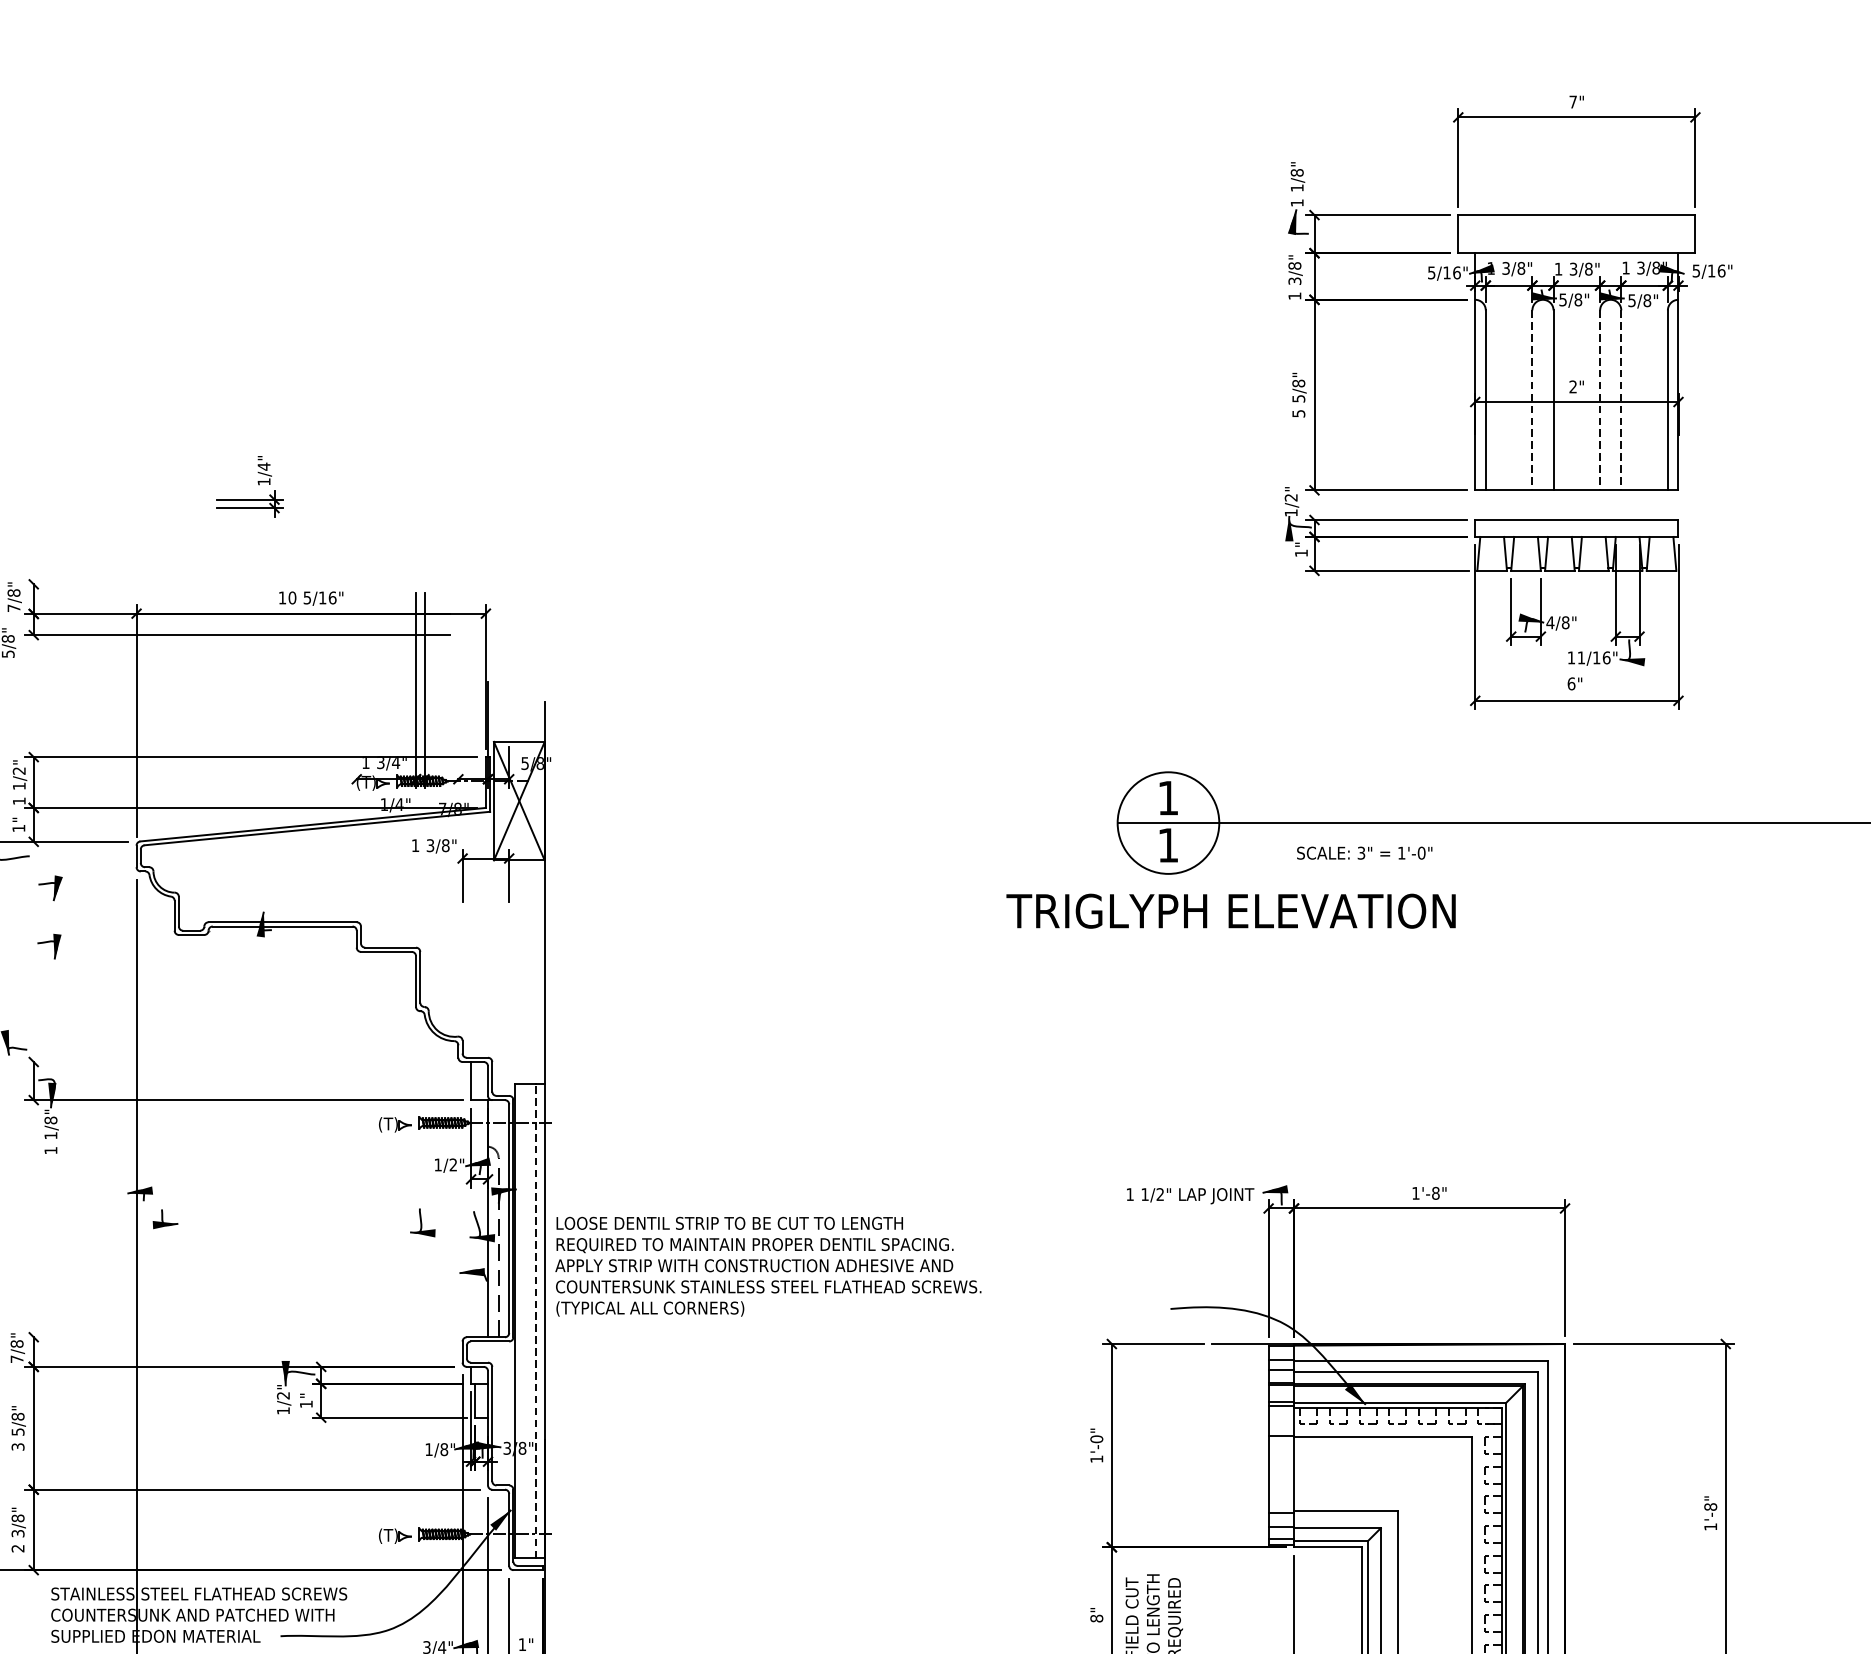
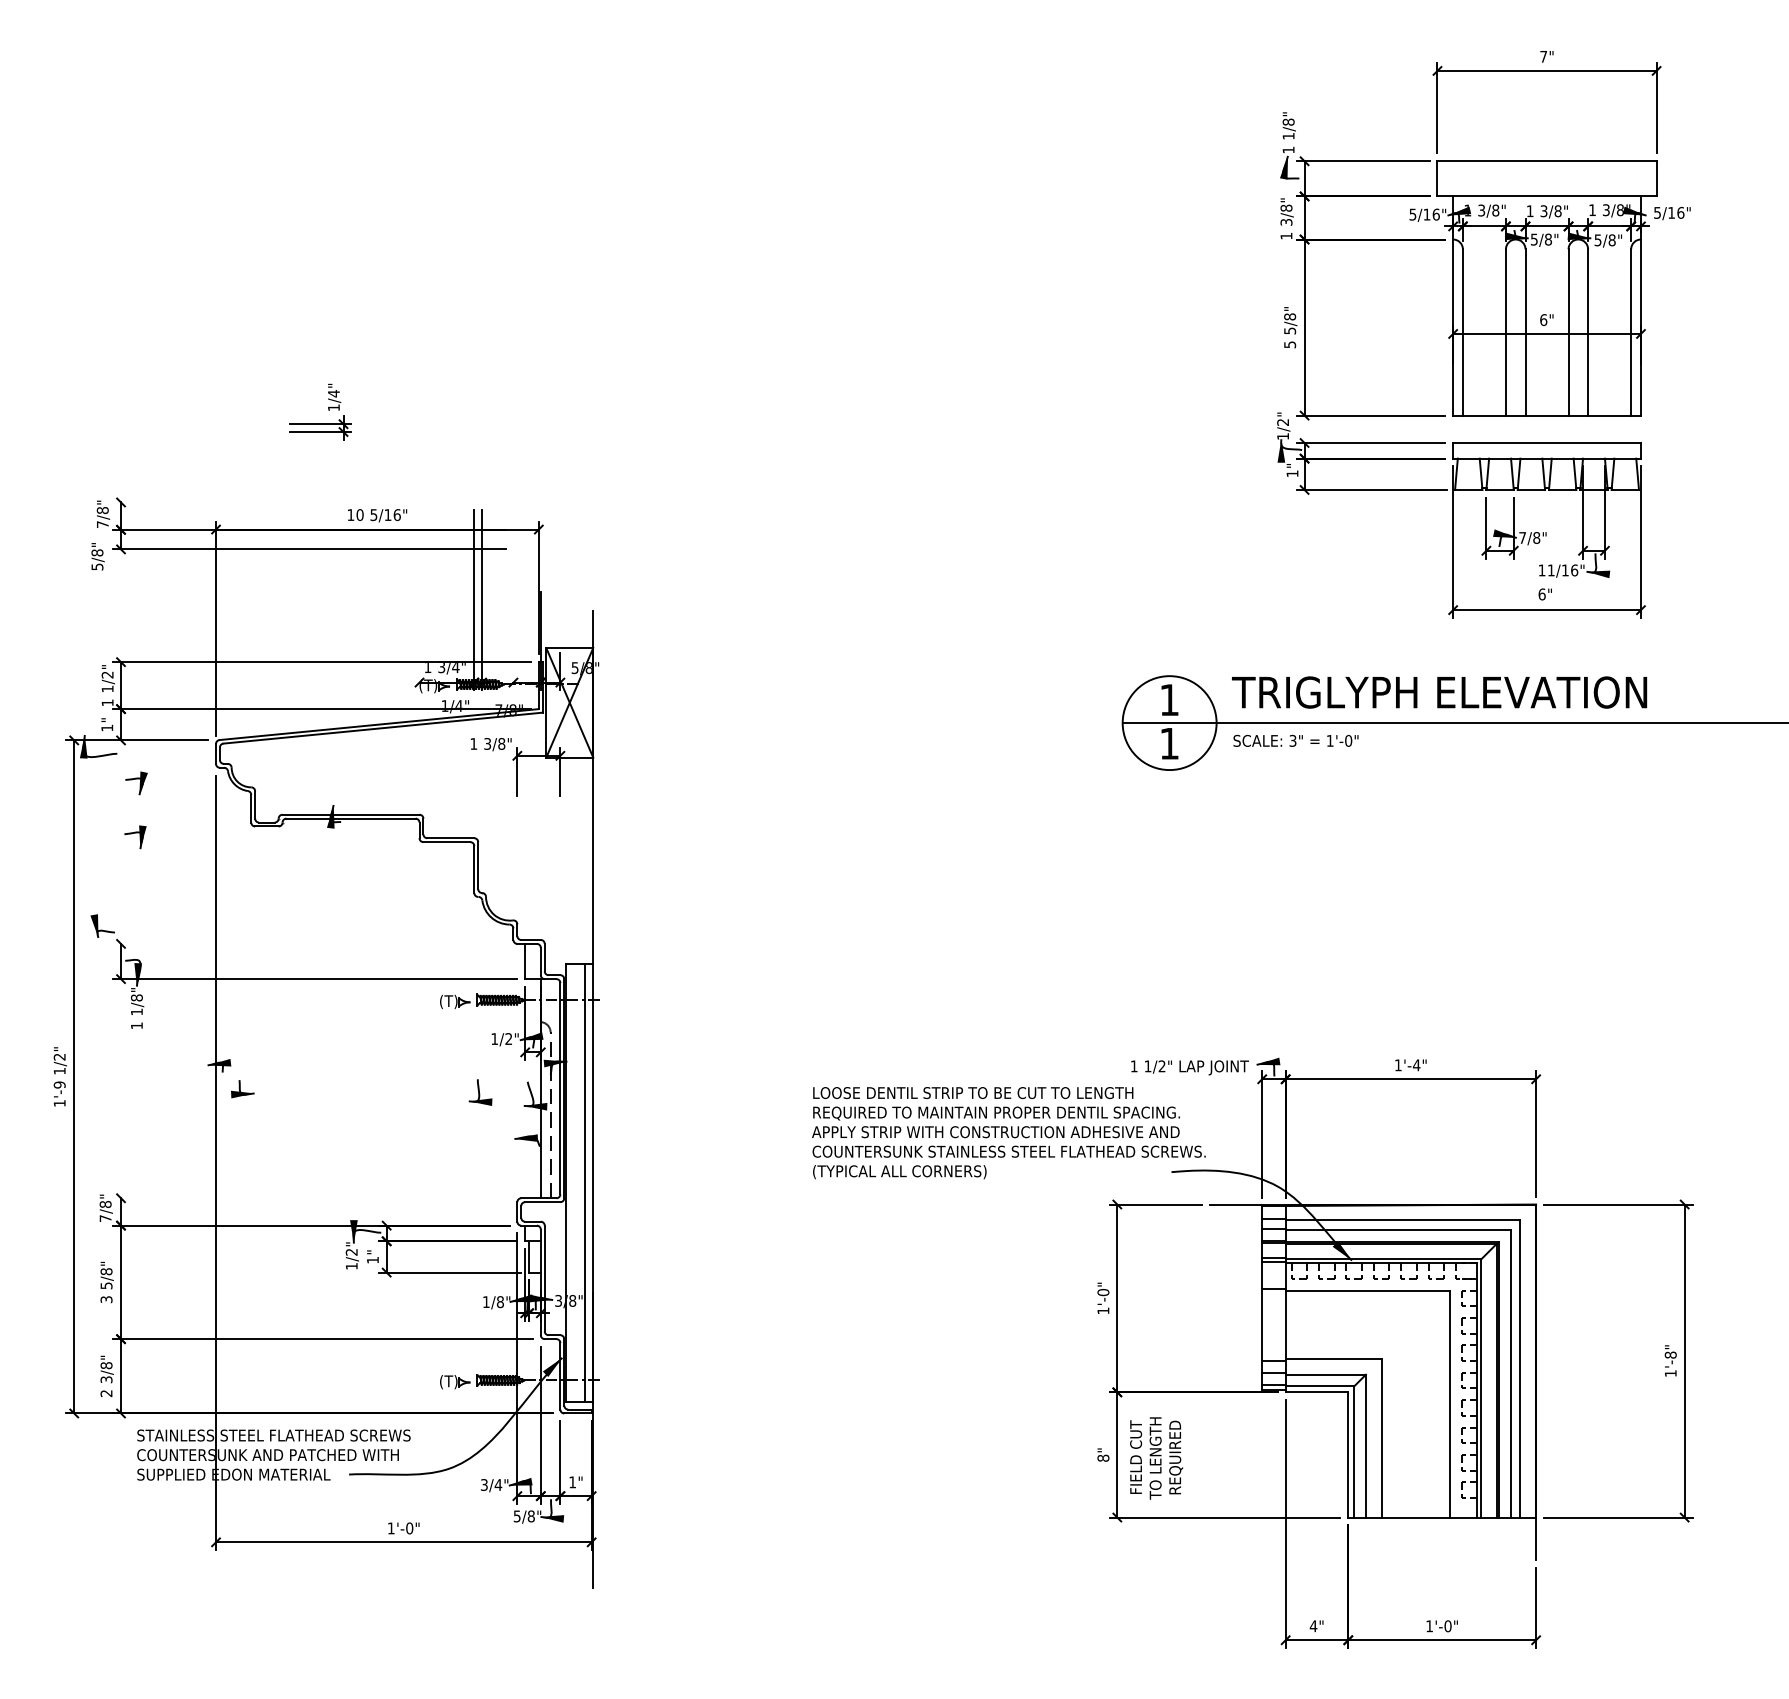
text: (1573, 387) -> (1543, 320), 2" -> 6"
line: (1531, 400) -> (1505, 332), dashed -> solid
line: (1600, 400) -> (1568, 332), dashed -> solid
line: (1621, 400) -> (1588, 332), dashed -> solid
text: (1550, 622) -> (1522, 537), 4/8" -> 7/8"
text: (1364, 852) -> (1295, 740), moved
text: (1231, 911) -> (1439, 692), moved
text: (1435, 1193) -> (1416, 1065), 1'-8" -> 1'-4"
text: (767, 1267) -> (1008, 1133), moved
line: (536, 1320) -> (585, 1182), dashed -> solid

